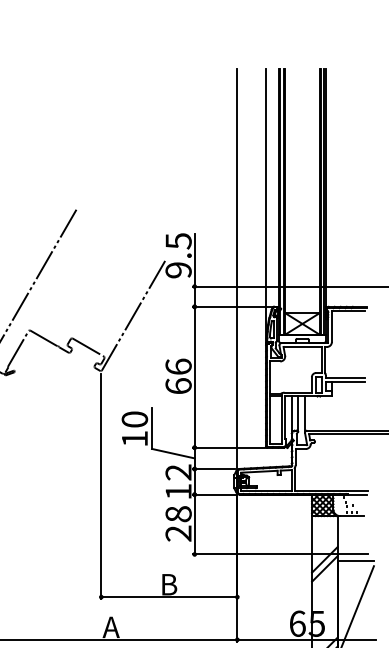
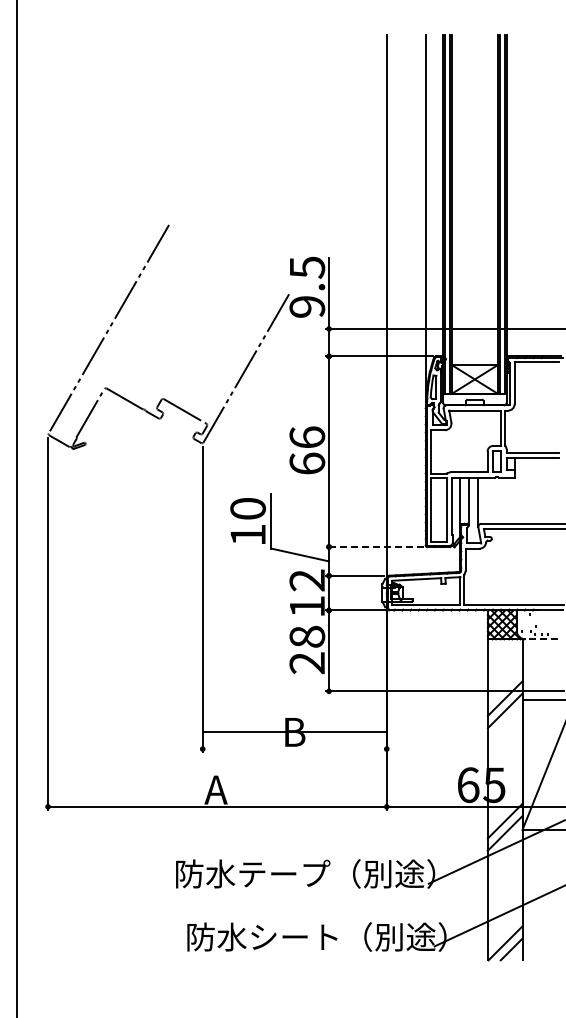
line: (228, 447) -> (374, 546), solid -> dashed
line: (351, 516) -> (541, 639), solid -> dashed
line: (169, 597) -> (294, 732), moved

